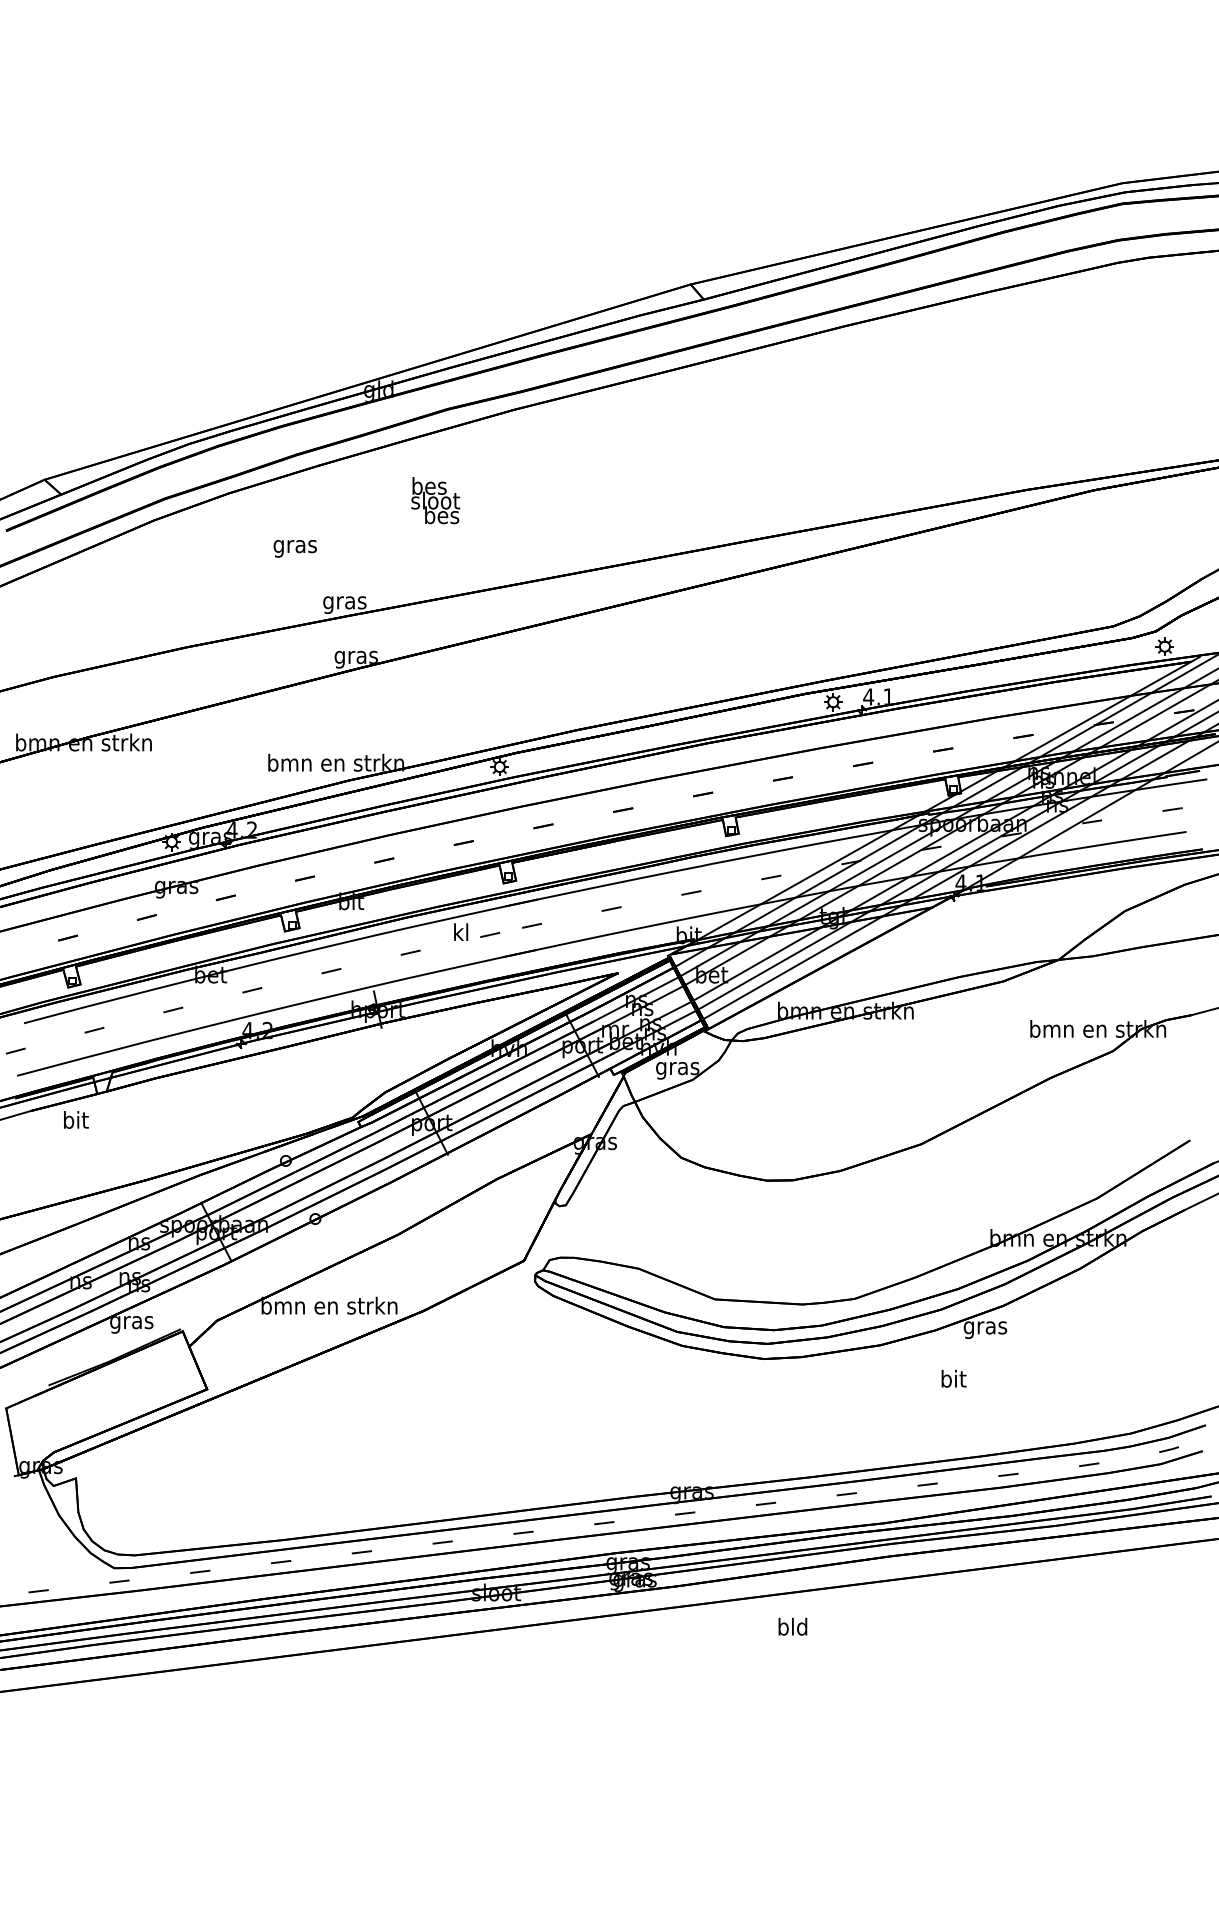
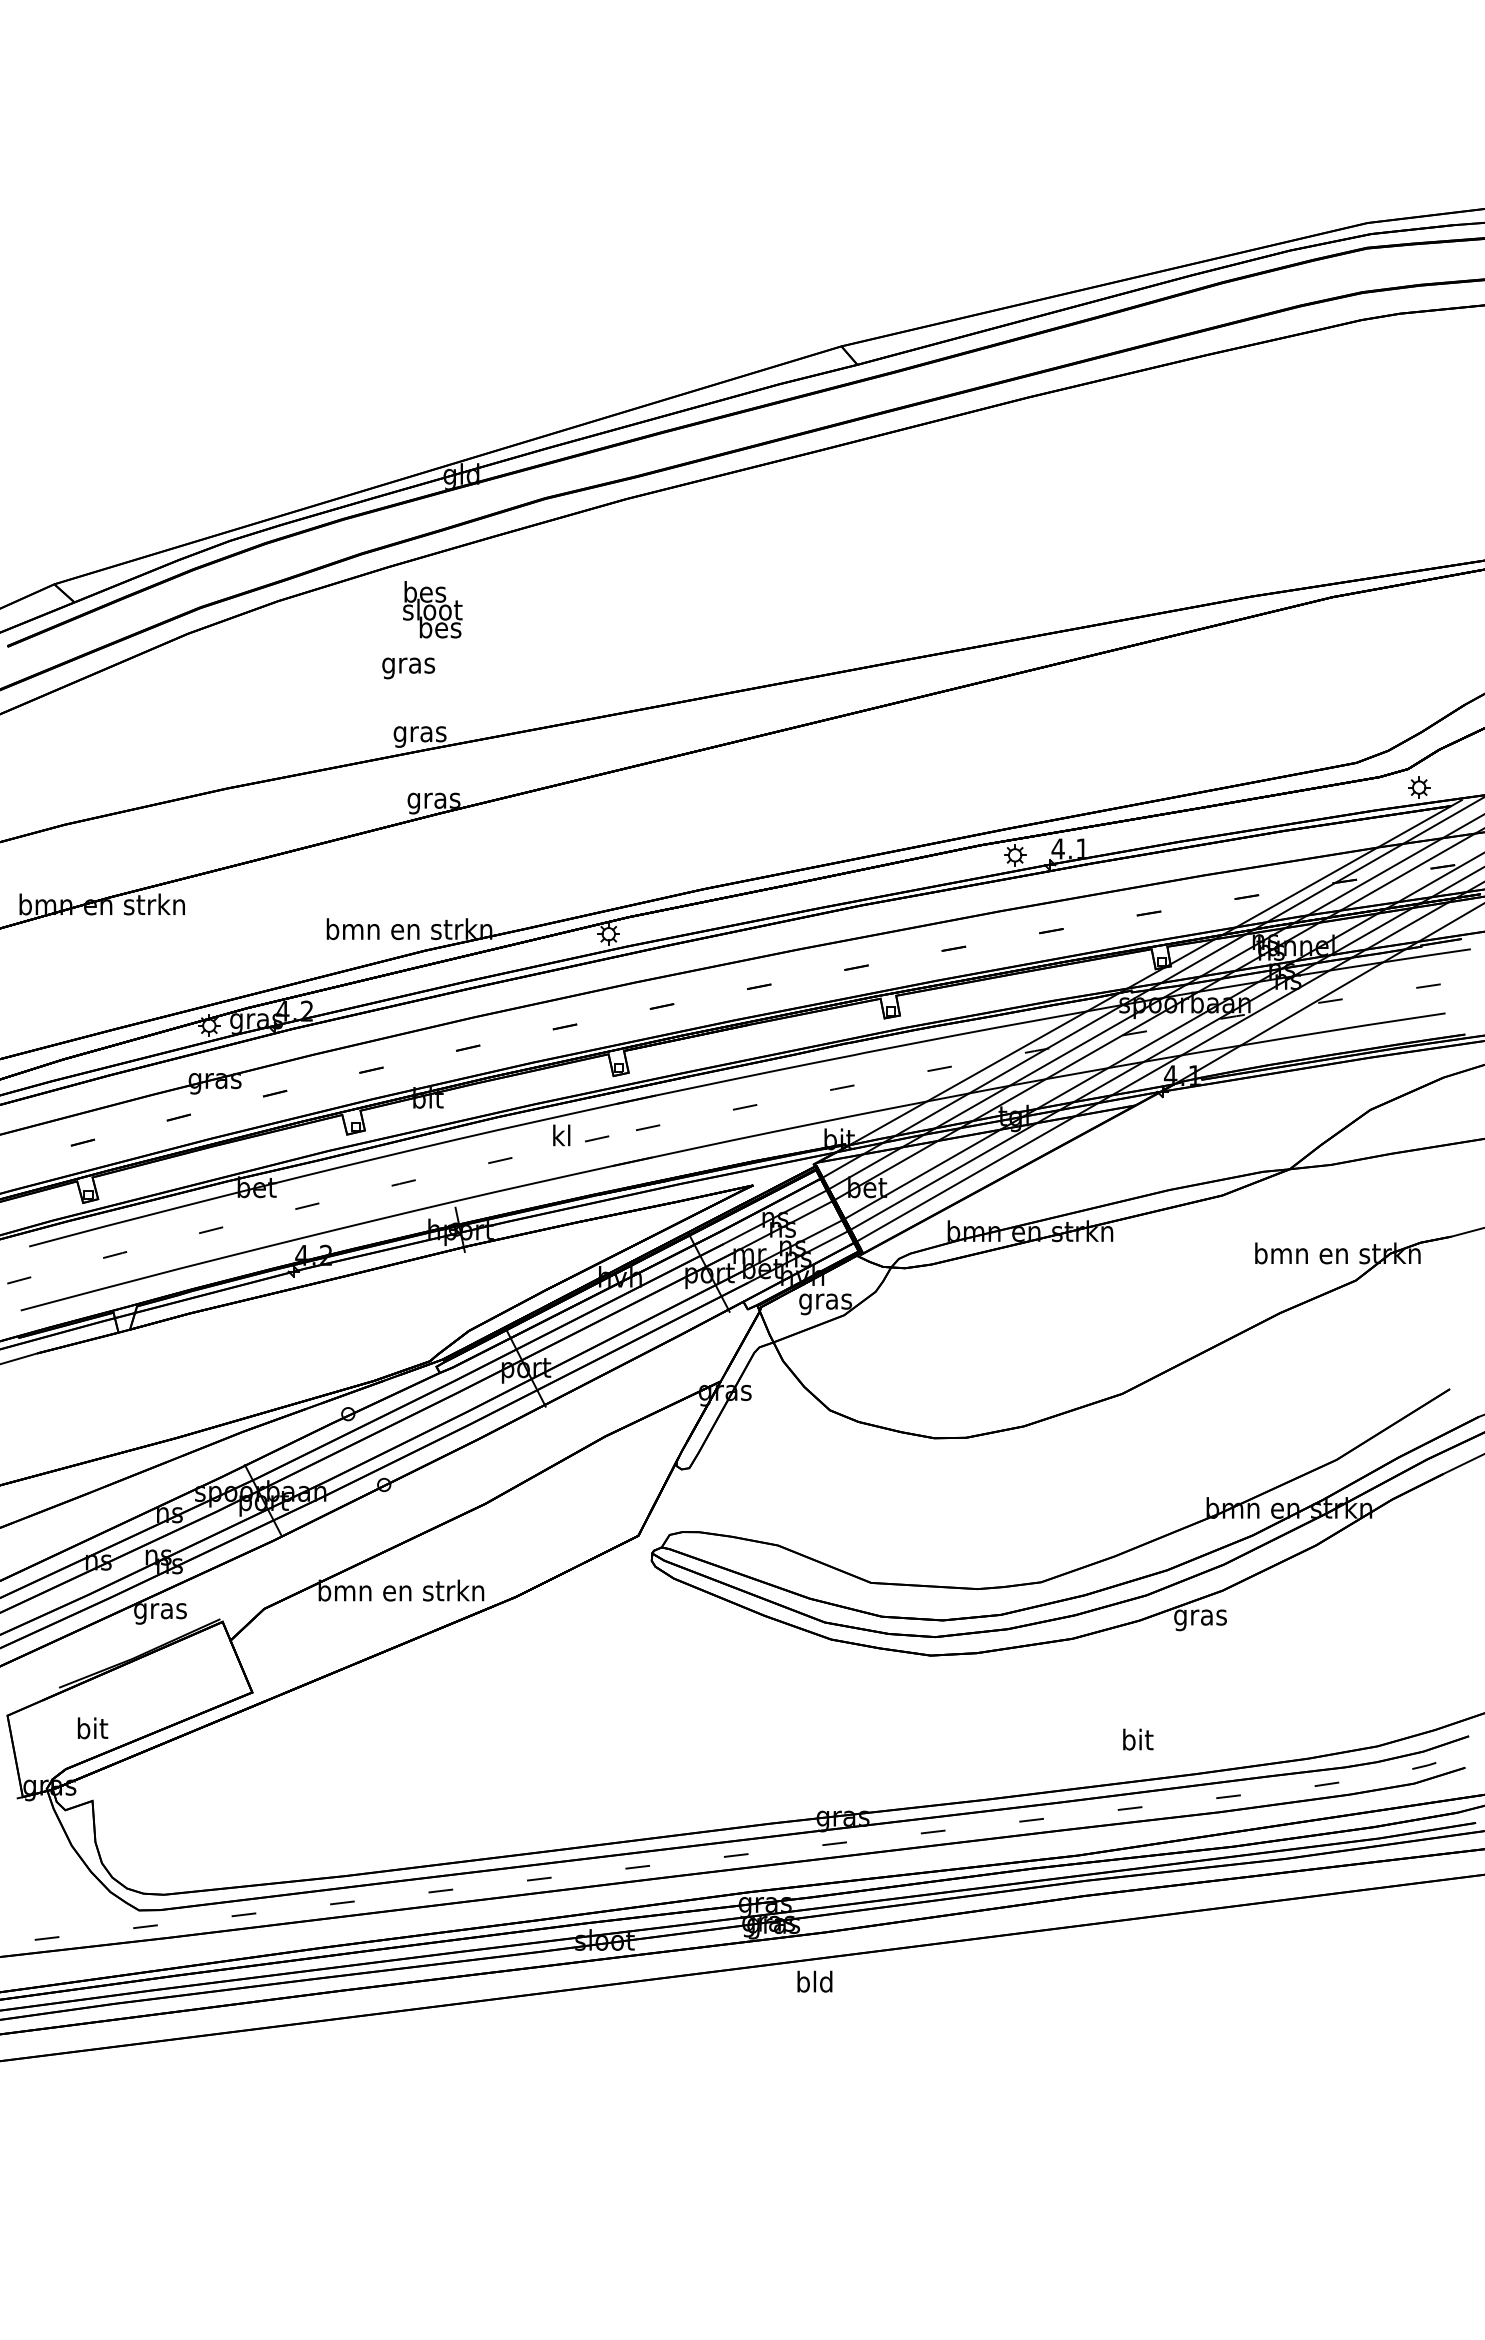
text: (435, 500) -> (432, 609), moved
text: (295, 548) -> (408, 668), moved
text: (75, 1120) -> (92, 1728), moved
text: (954, 1378) -> (1138, 1739), moved
text: (792, 1626) -> (814, 1981), moved

